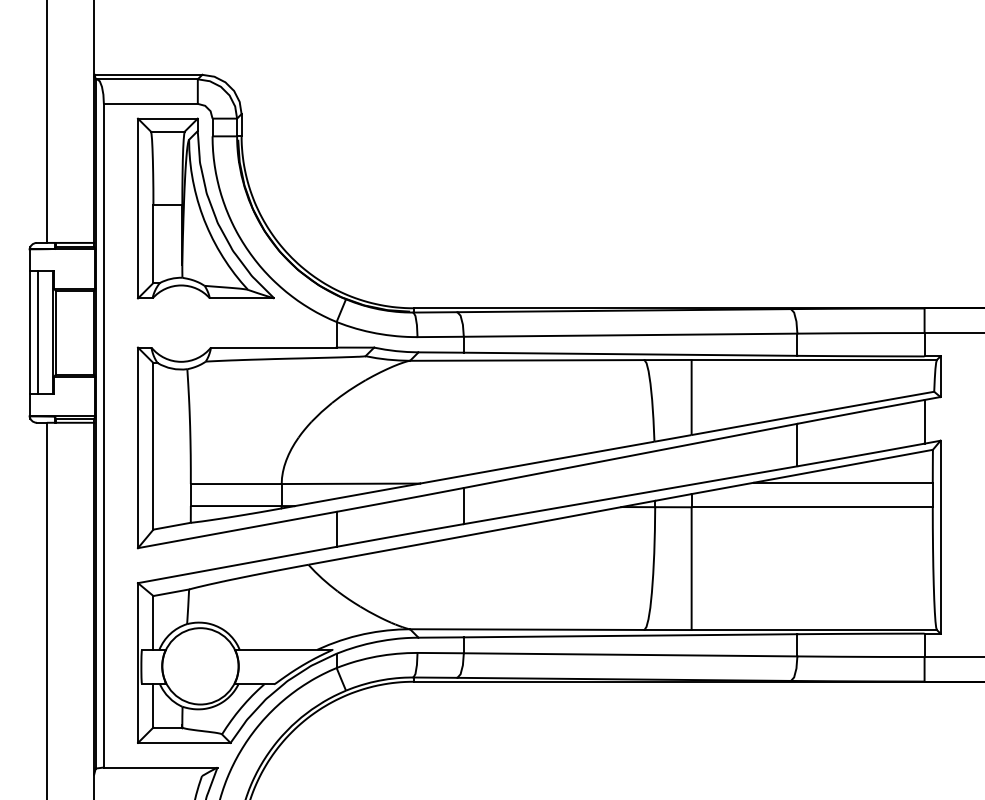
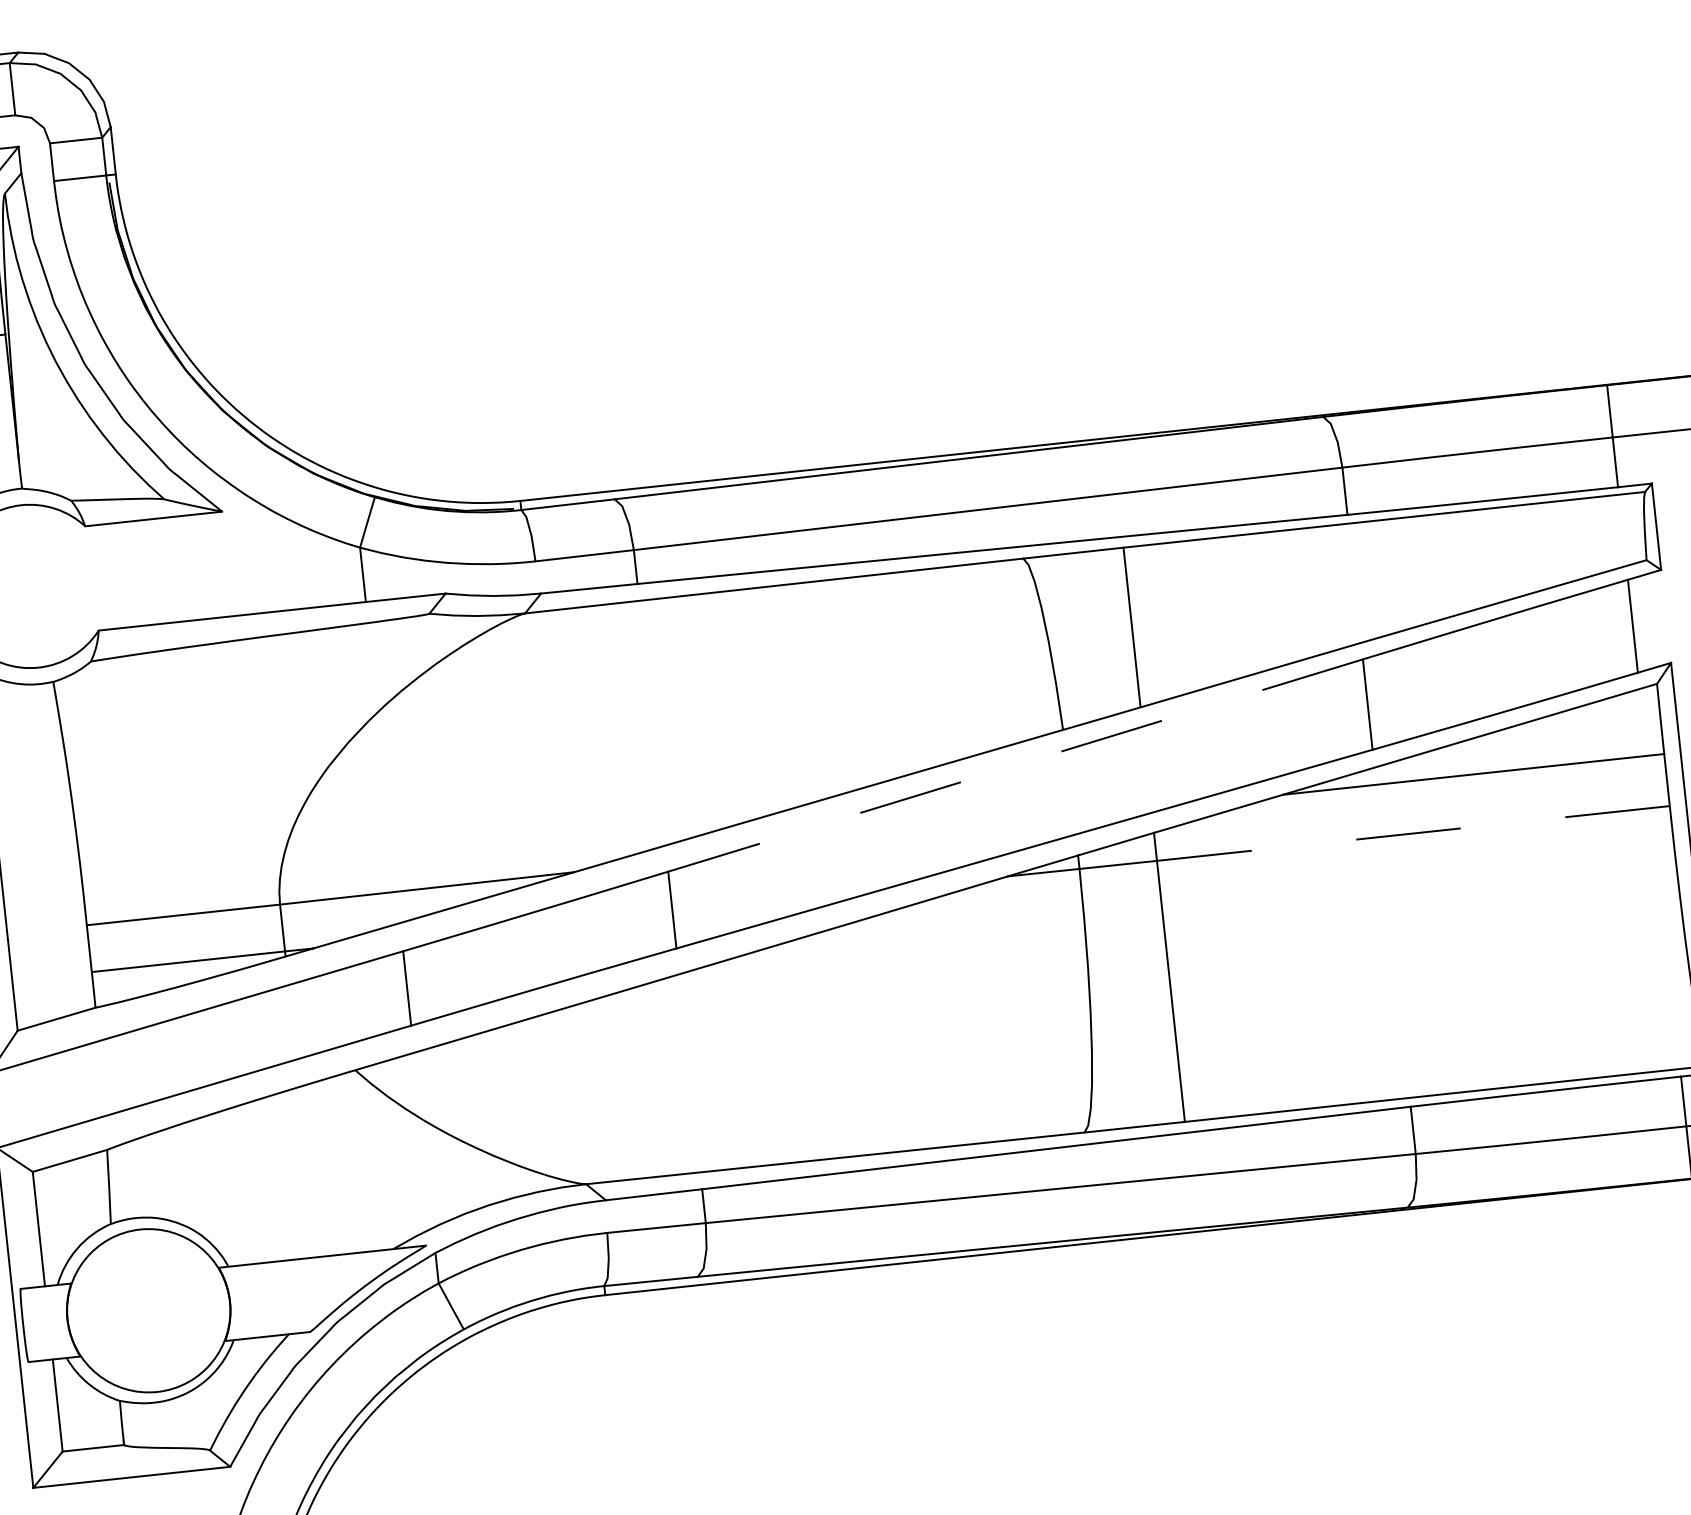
line: (630, 455) -> (1015, 764), solid -> dashed
line: (812, 507) -> (1414, 833), solid -> dashed

